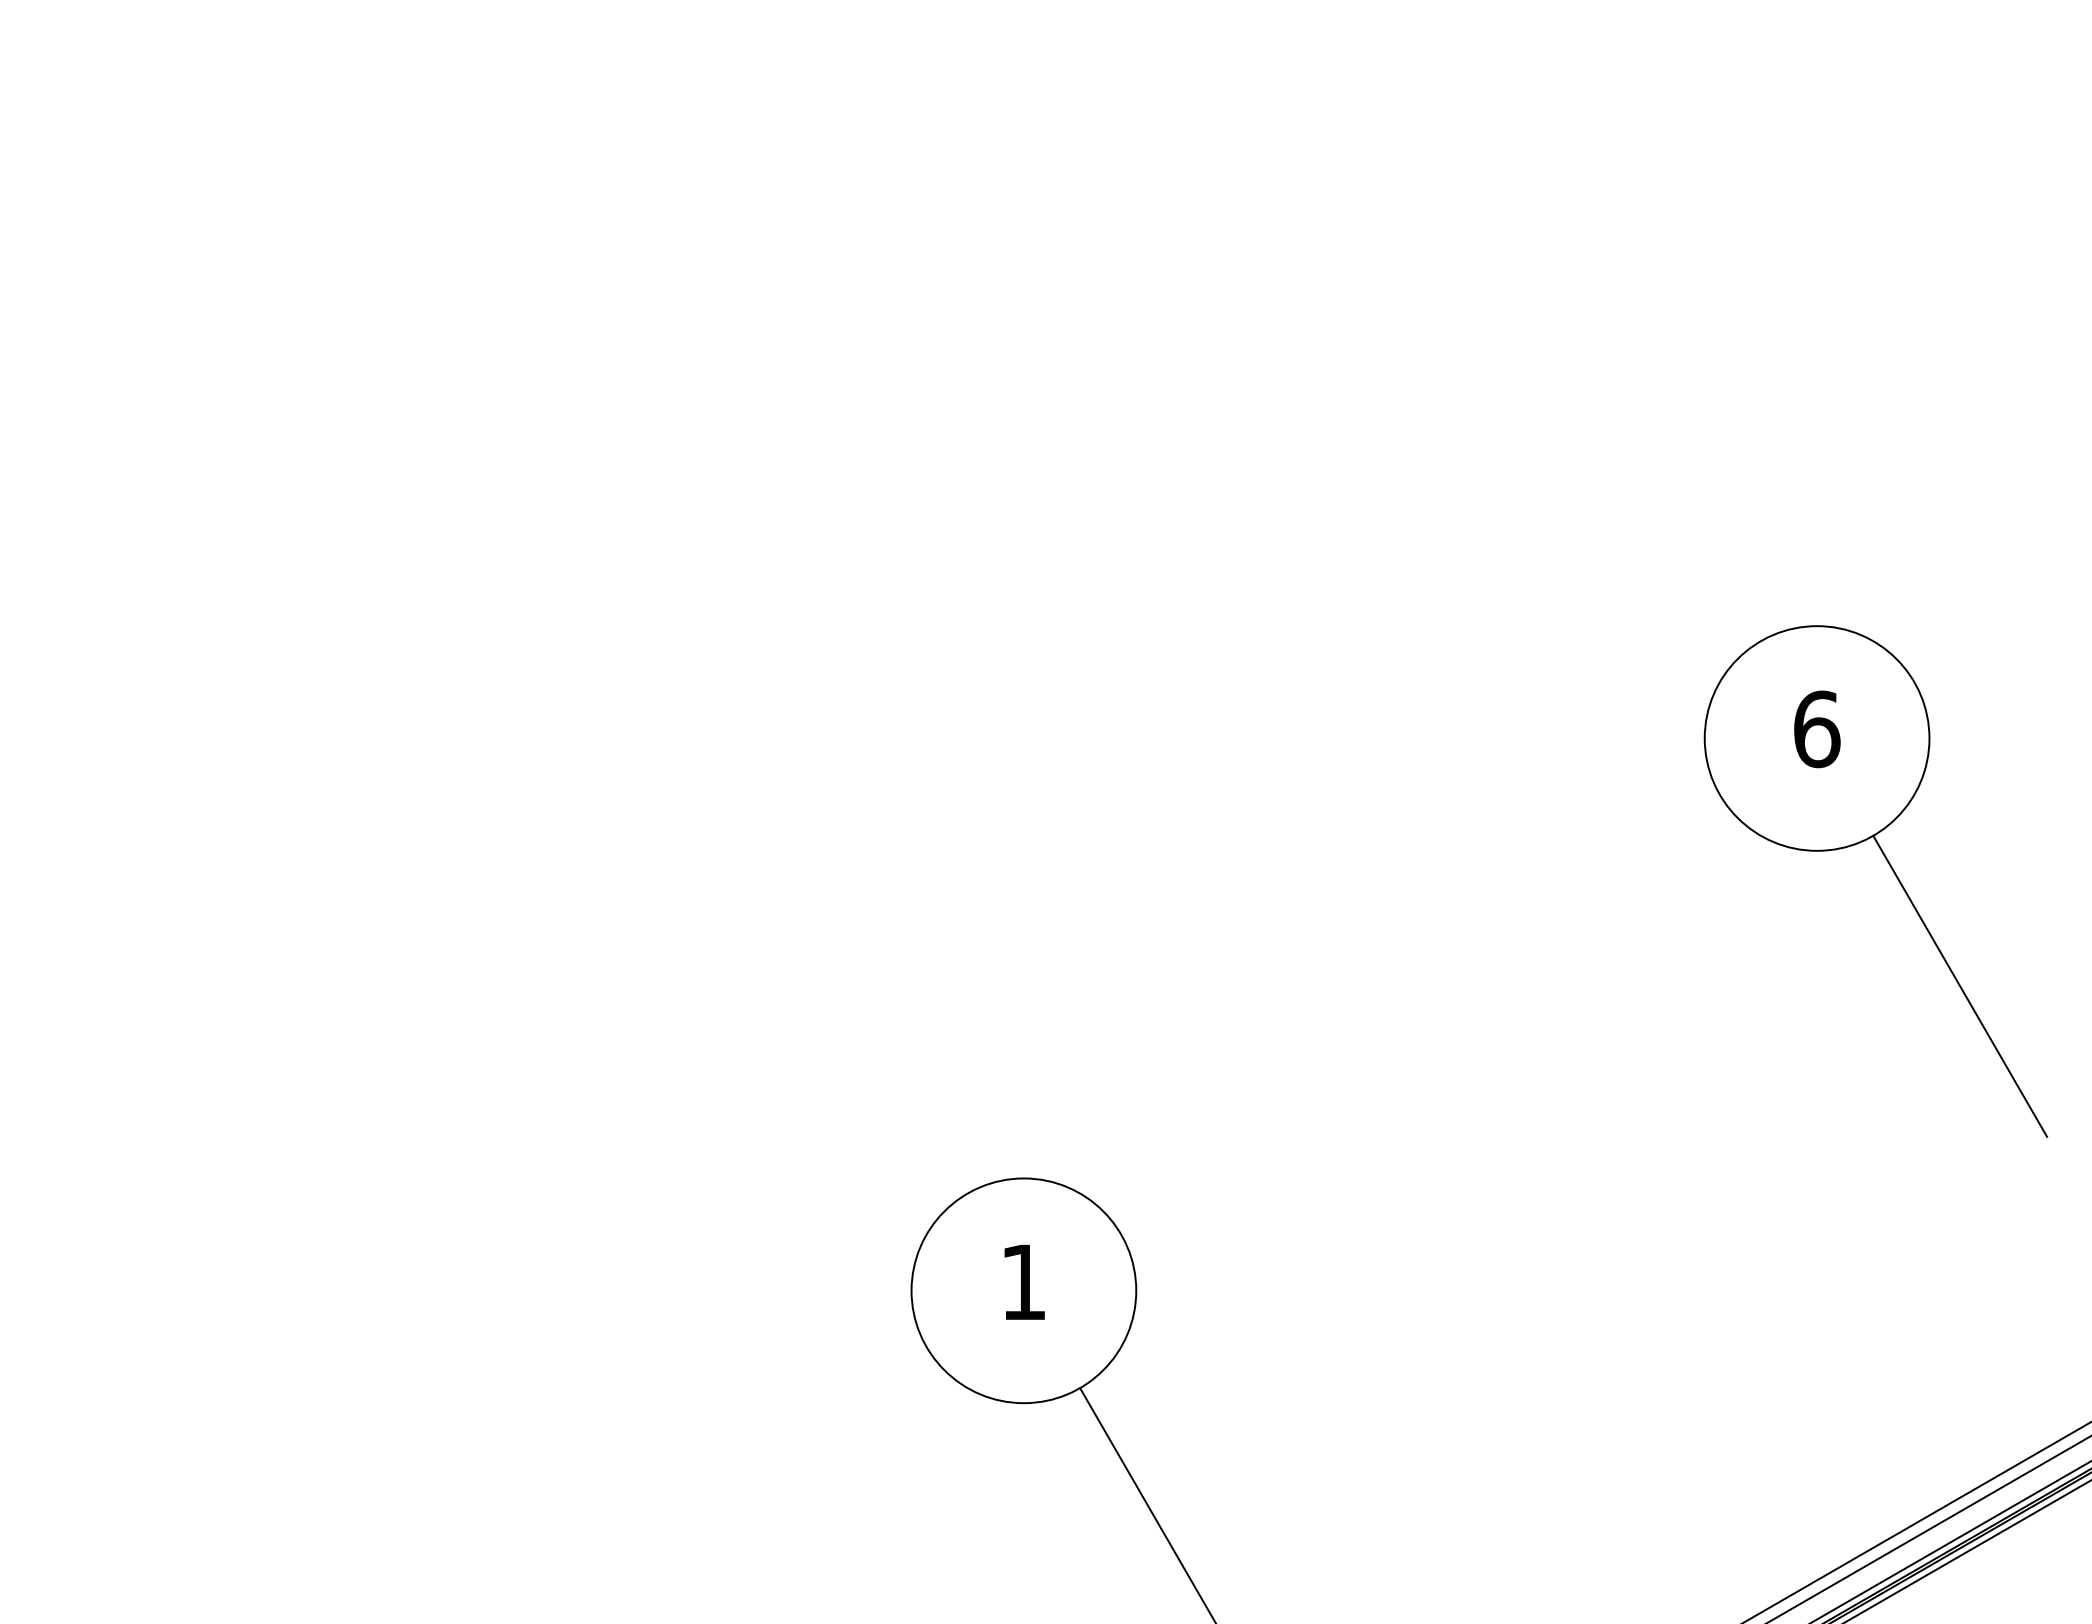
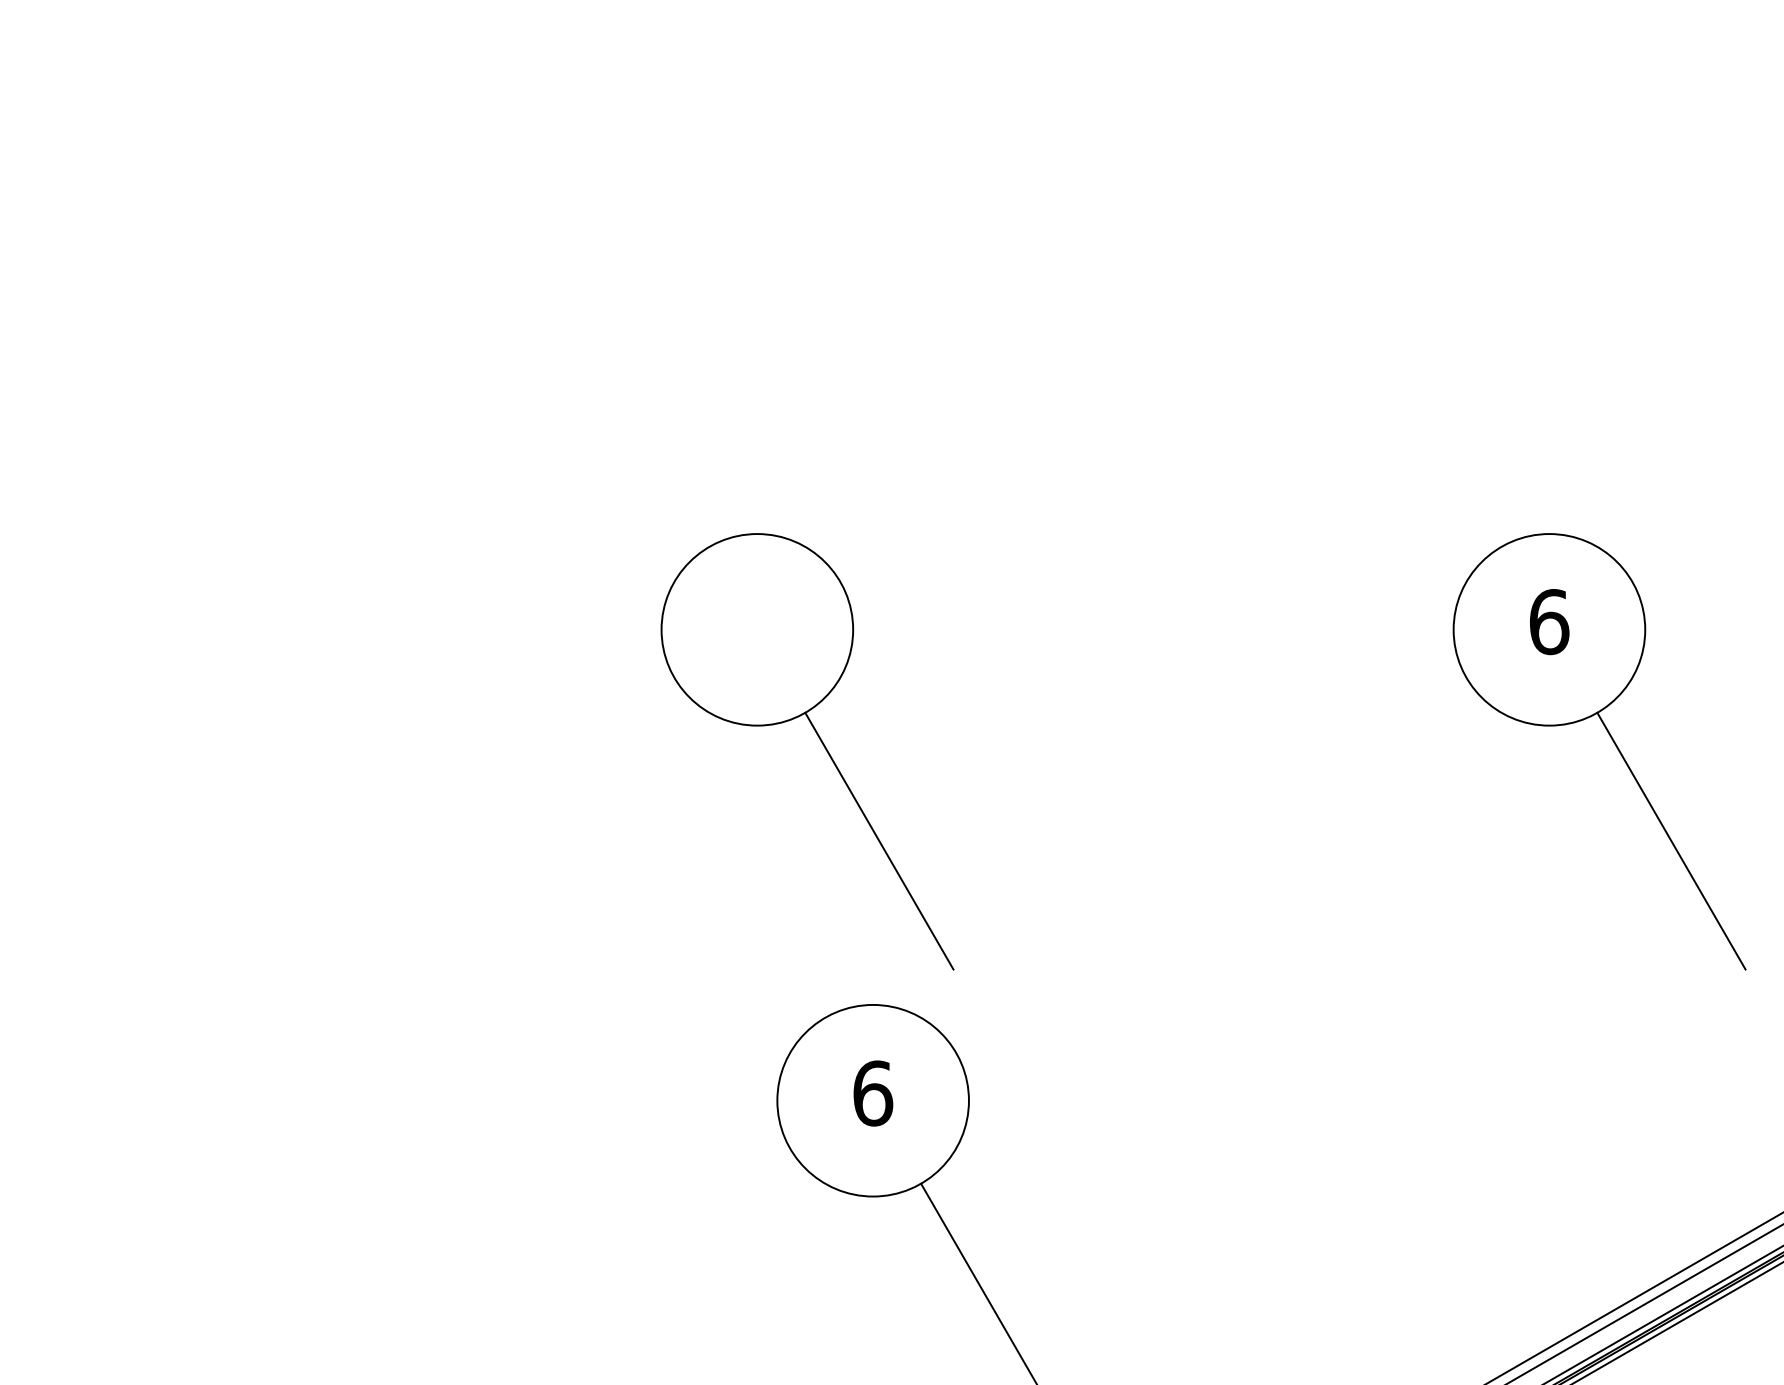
part: (963, 871) -> (821, 743), added
text: (1024, 1282) -> (873, 1093), 1 -> 6

